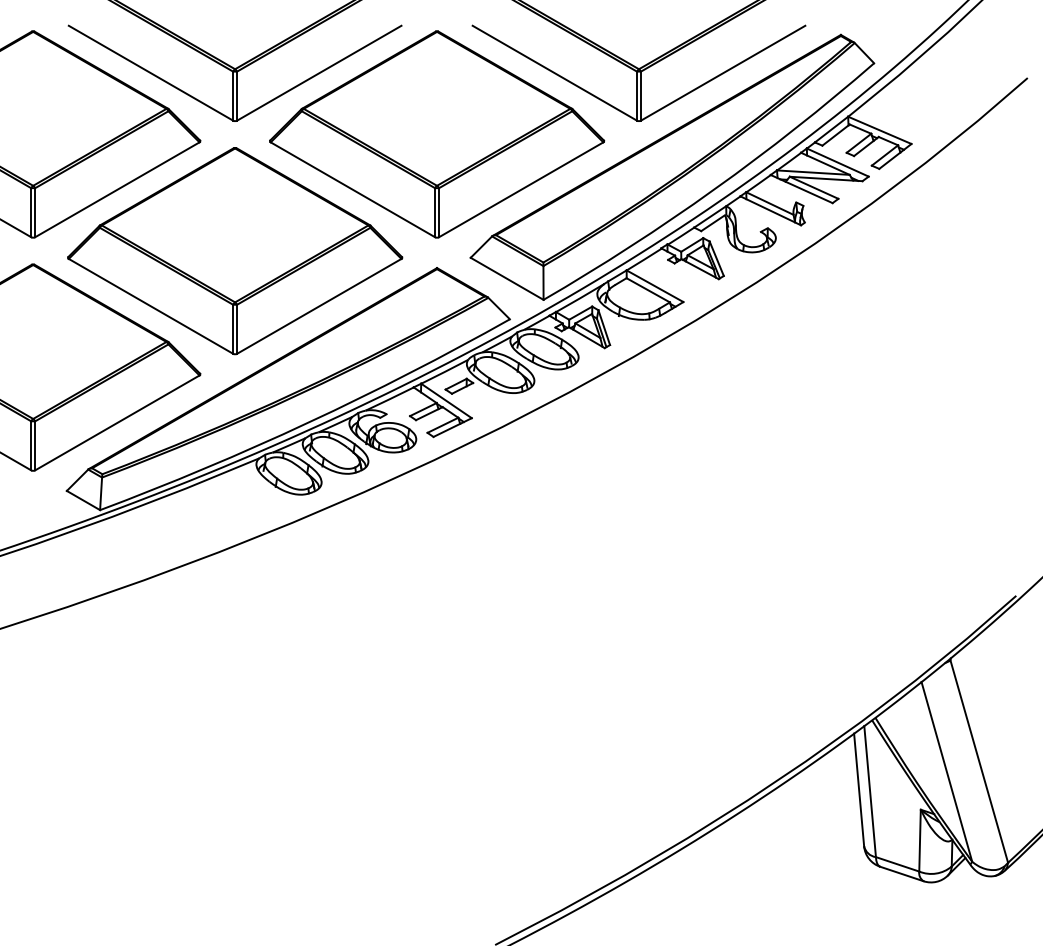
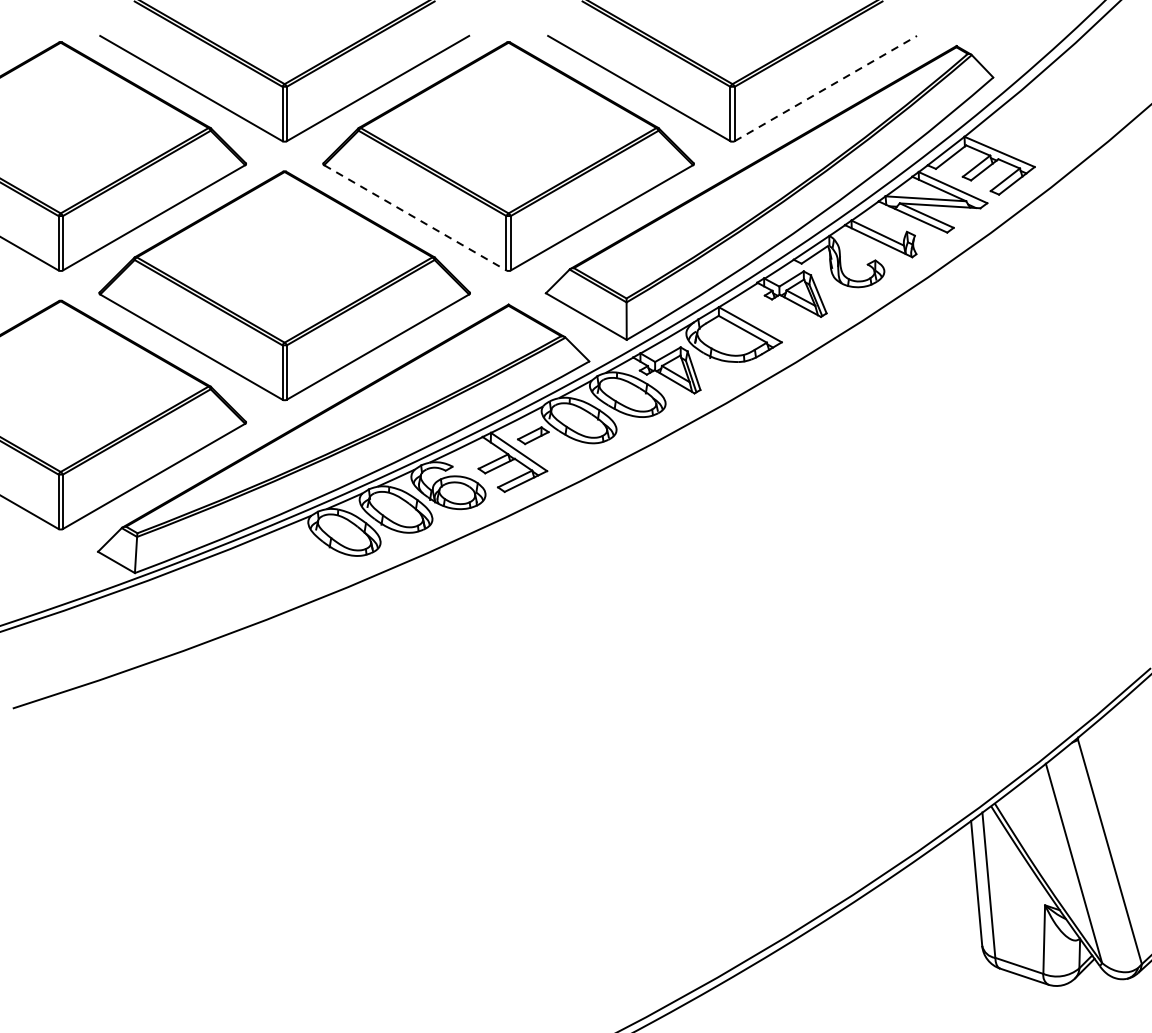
line: (723, 73) -> (826, 88), solid -> dashed
line: (352, 189) -> (414, 217), solid -> dashed

